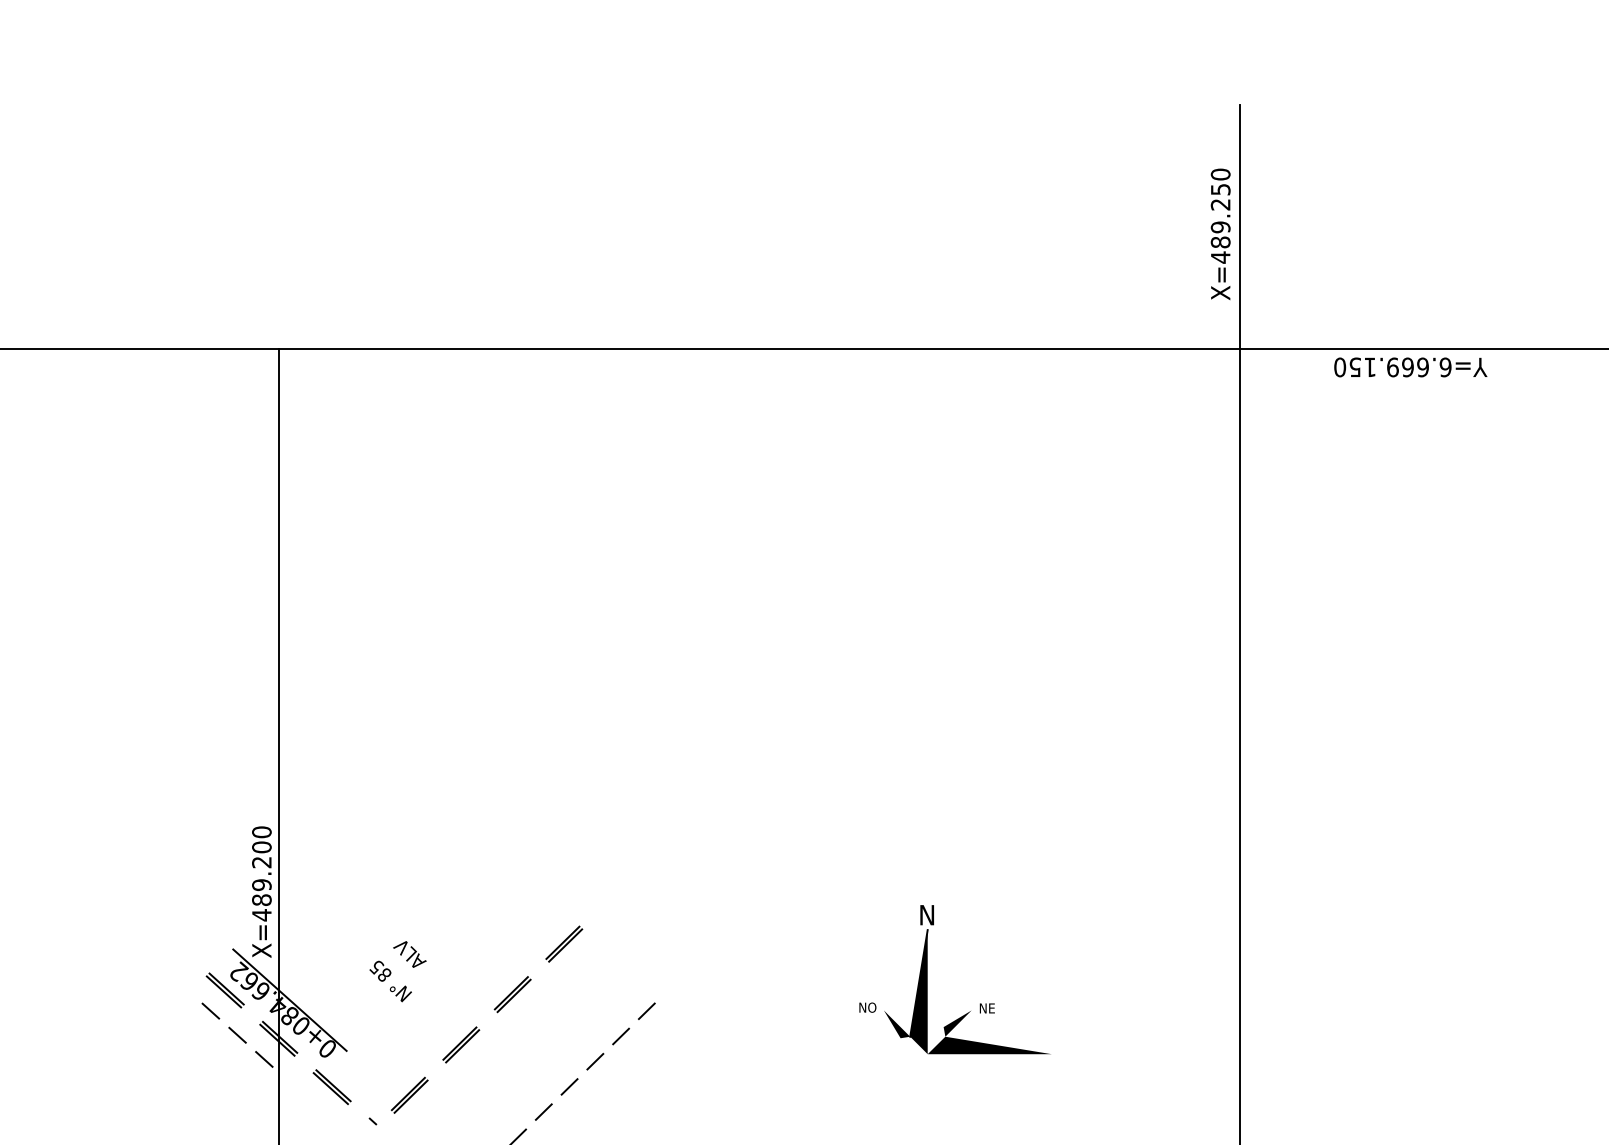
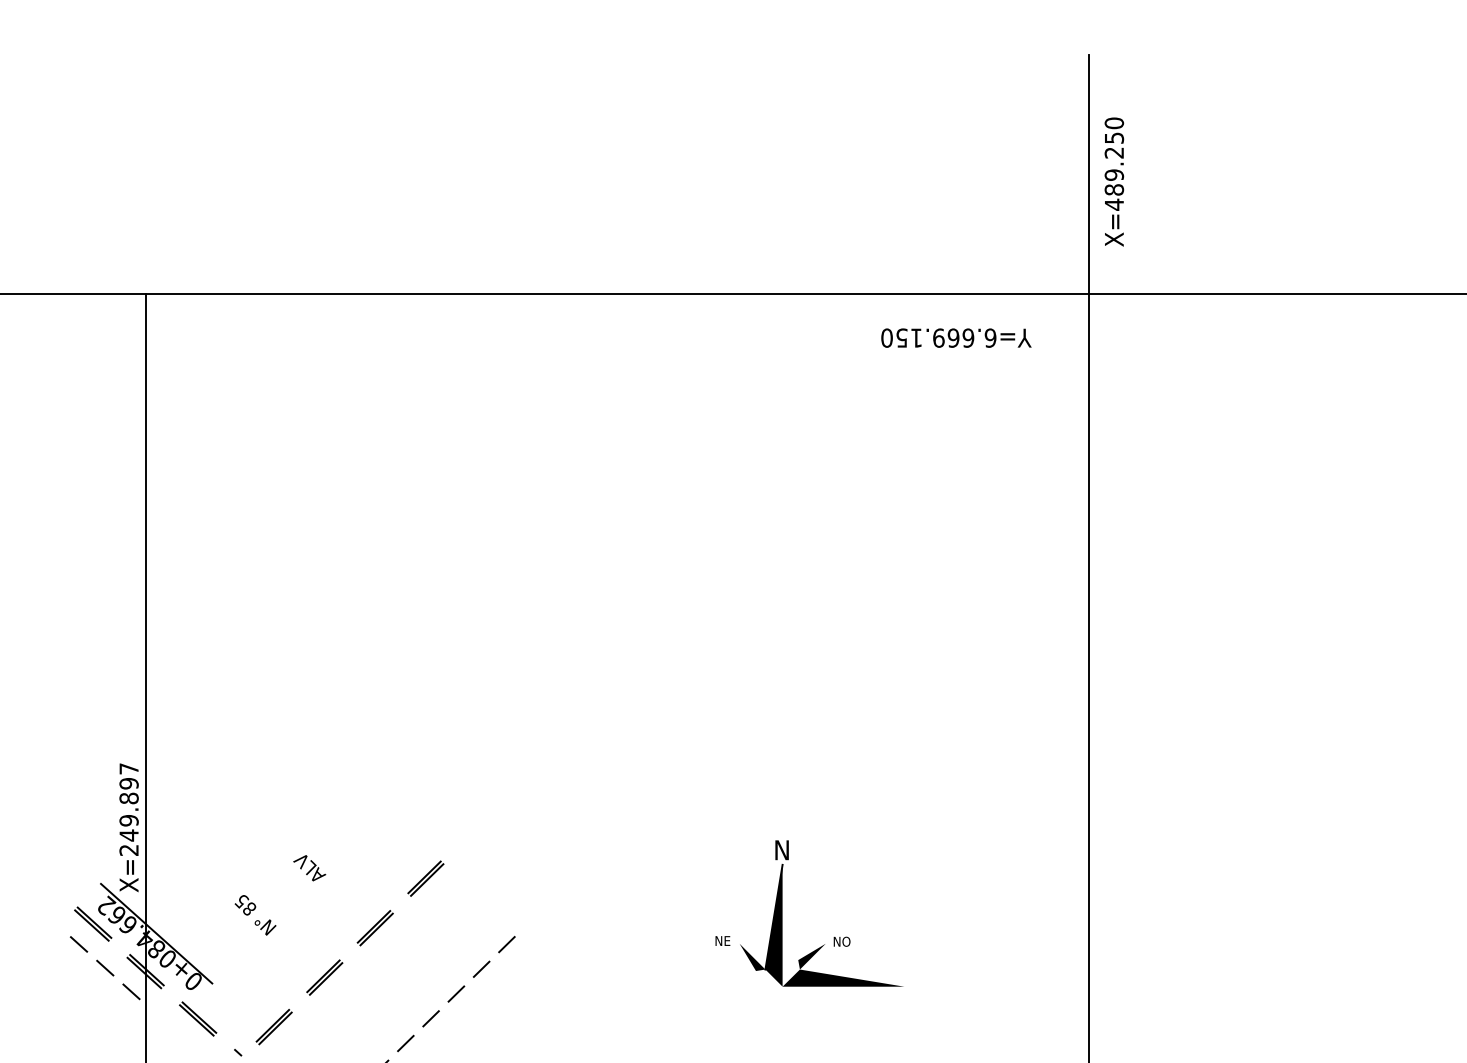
text: (1220, 234) -> (1114, 182), moved
text: (1410, 367) -> (956, 338), moved
text: (261, 873) -> (128, 809), X=489.200 -> X=249.897
text: (409, 954) -> (309, 868), moved
text: (872, 1007) -> (728, 940), NO -> NE
text: (992, 1008) -> (846, 941), NE -> NO

